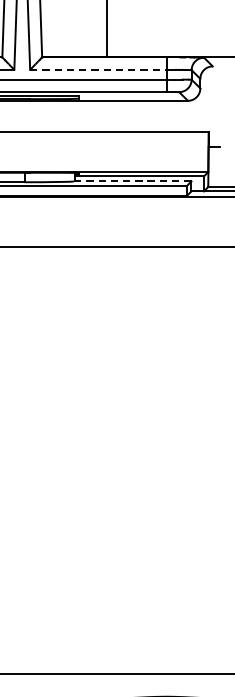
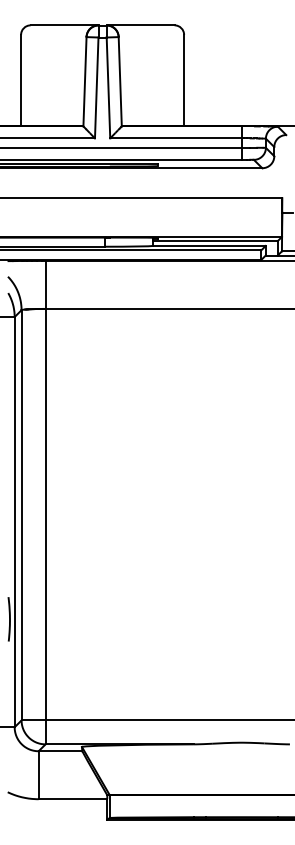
line: (98, 69) -> (176, 138), dashed -> solid
line: (133, 180) -> (209, 245), dashed -> solid

